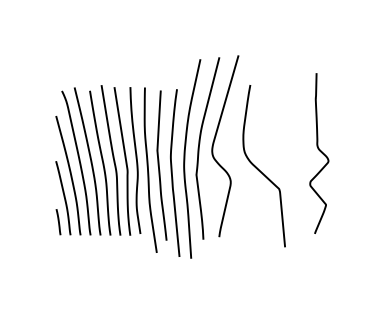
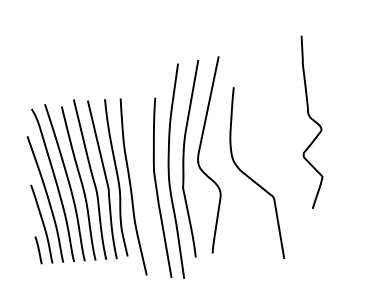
curve: (320, 152) -> (312, 120), moved
curve: (159, 165) -> (142, 181), removed

